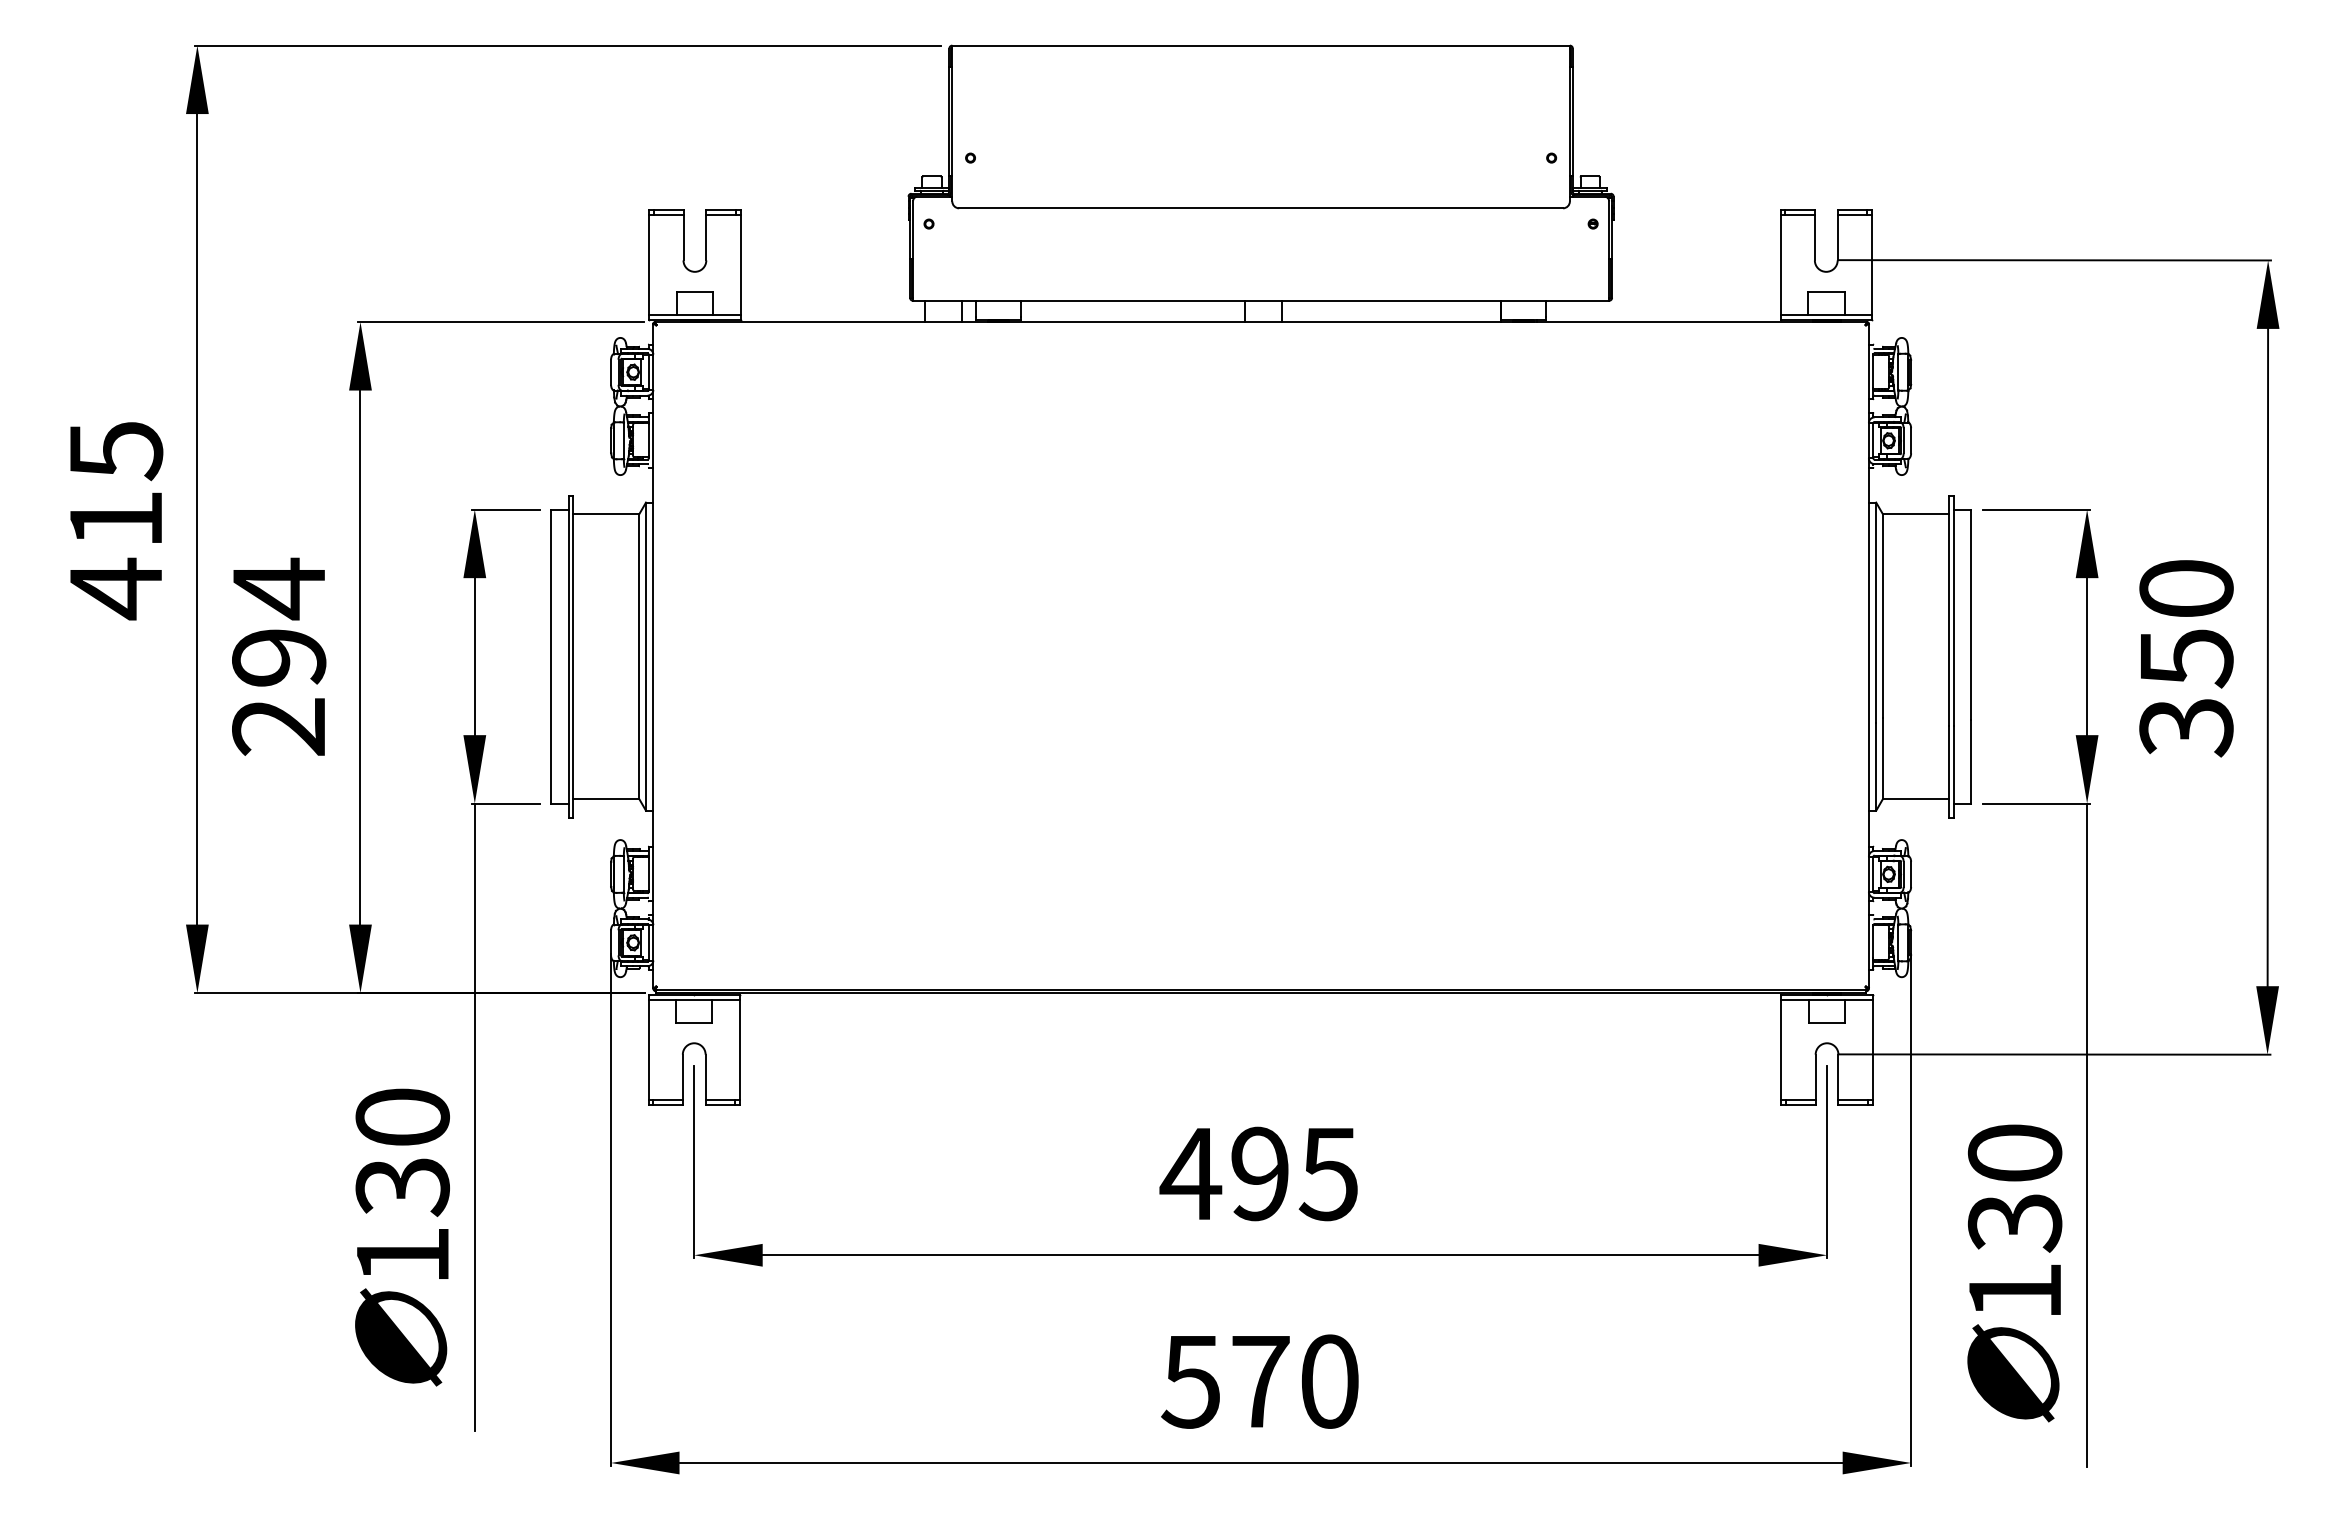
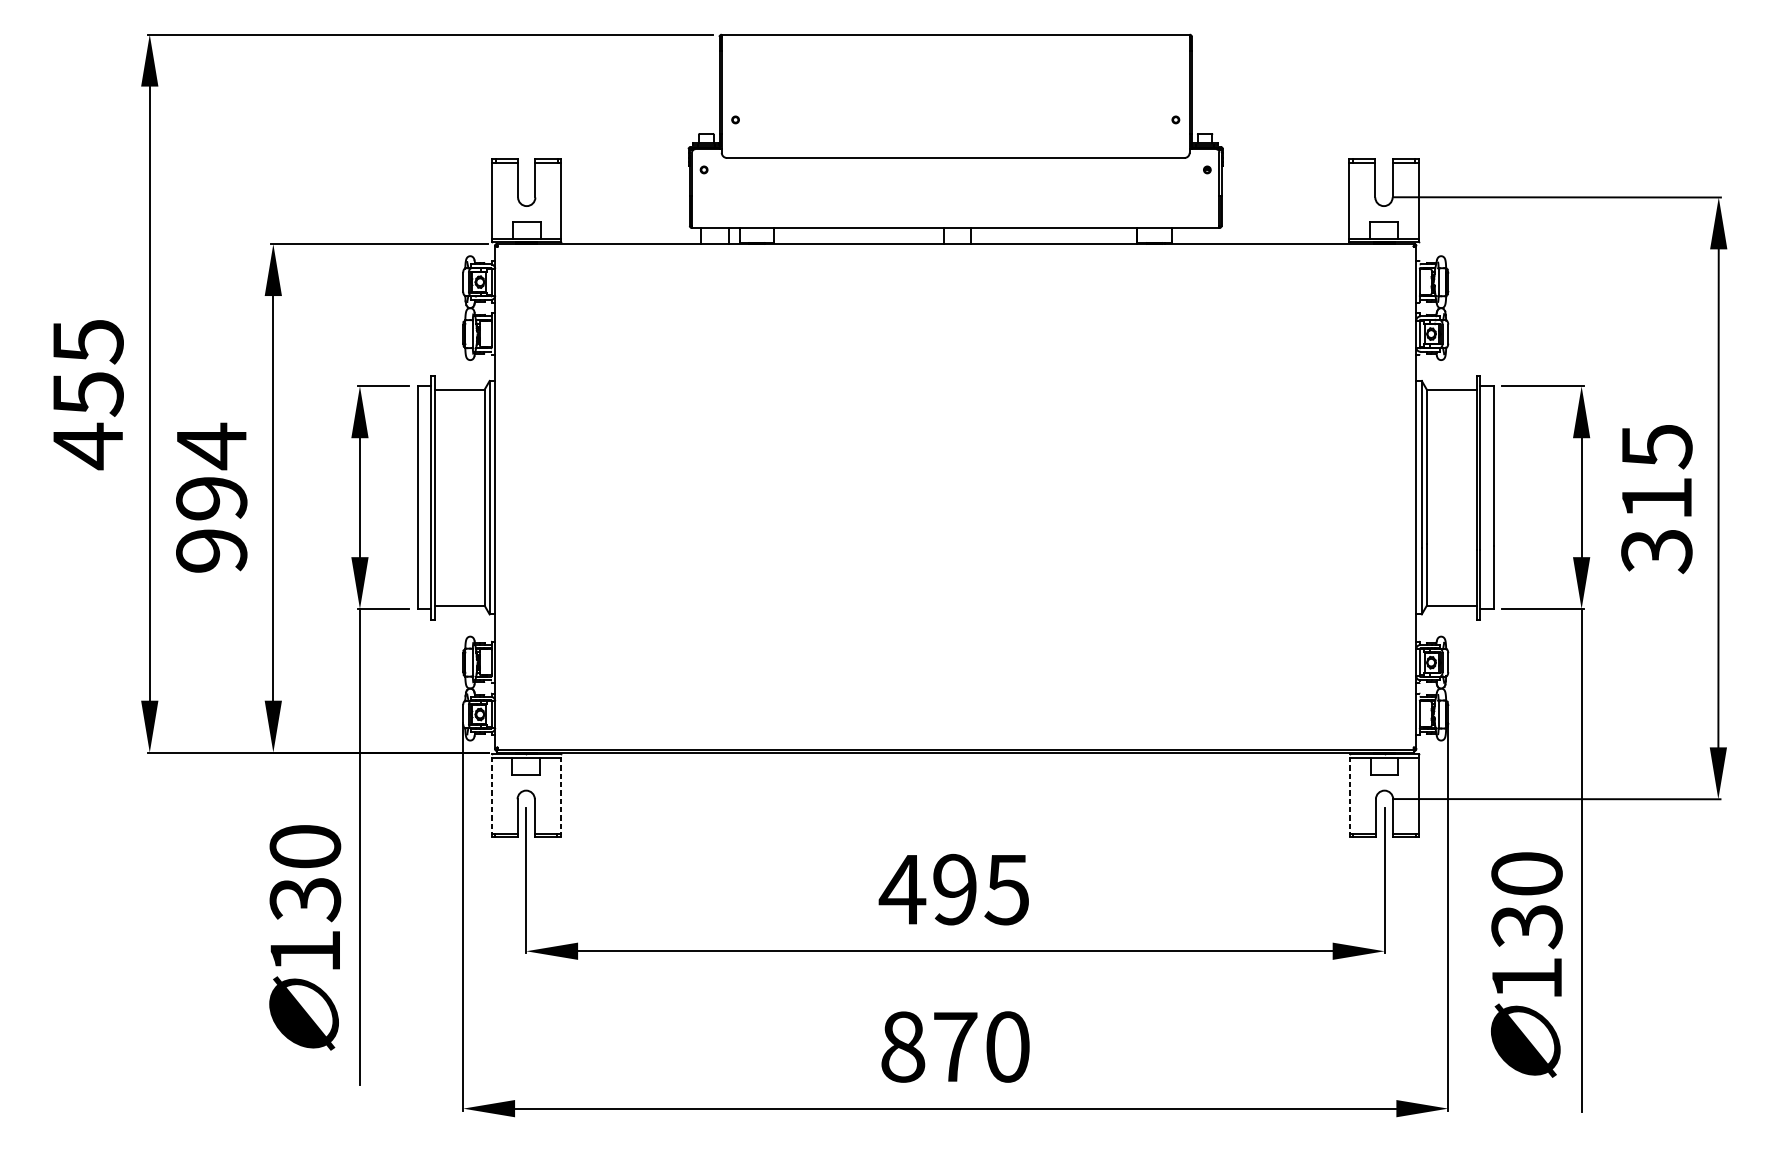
text: (116, 520) -> (88, 394), 415 -> 455
text: (2186, 624) -> (1656, 473), 350 -> 315
text: (279, 726) -> (211, 550), 294 -> 994
line: (648, 1050) -> (491, 796), solid -> dashed
line: (739, 1050) -> (560, 796), solid -> dashed
line: (1781, 1050) -> (1350, 796), solid -> dashed
text: (1190, 1381) -> (902, 1046), 570 -> 870

